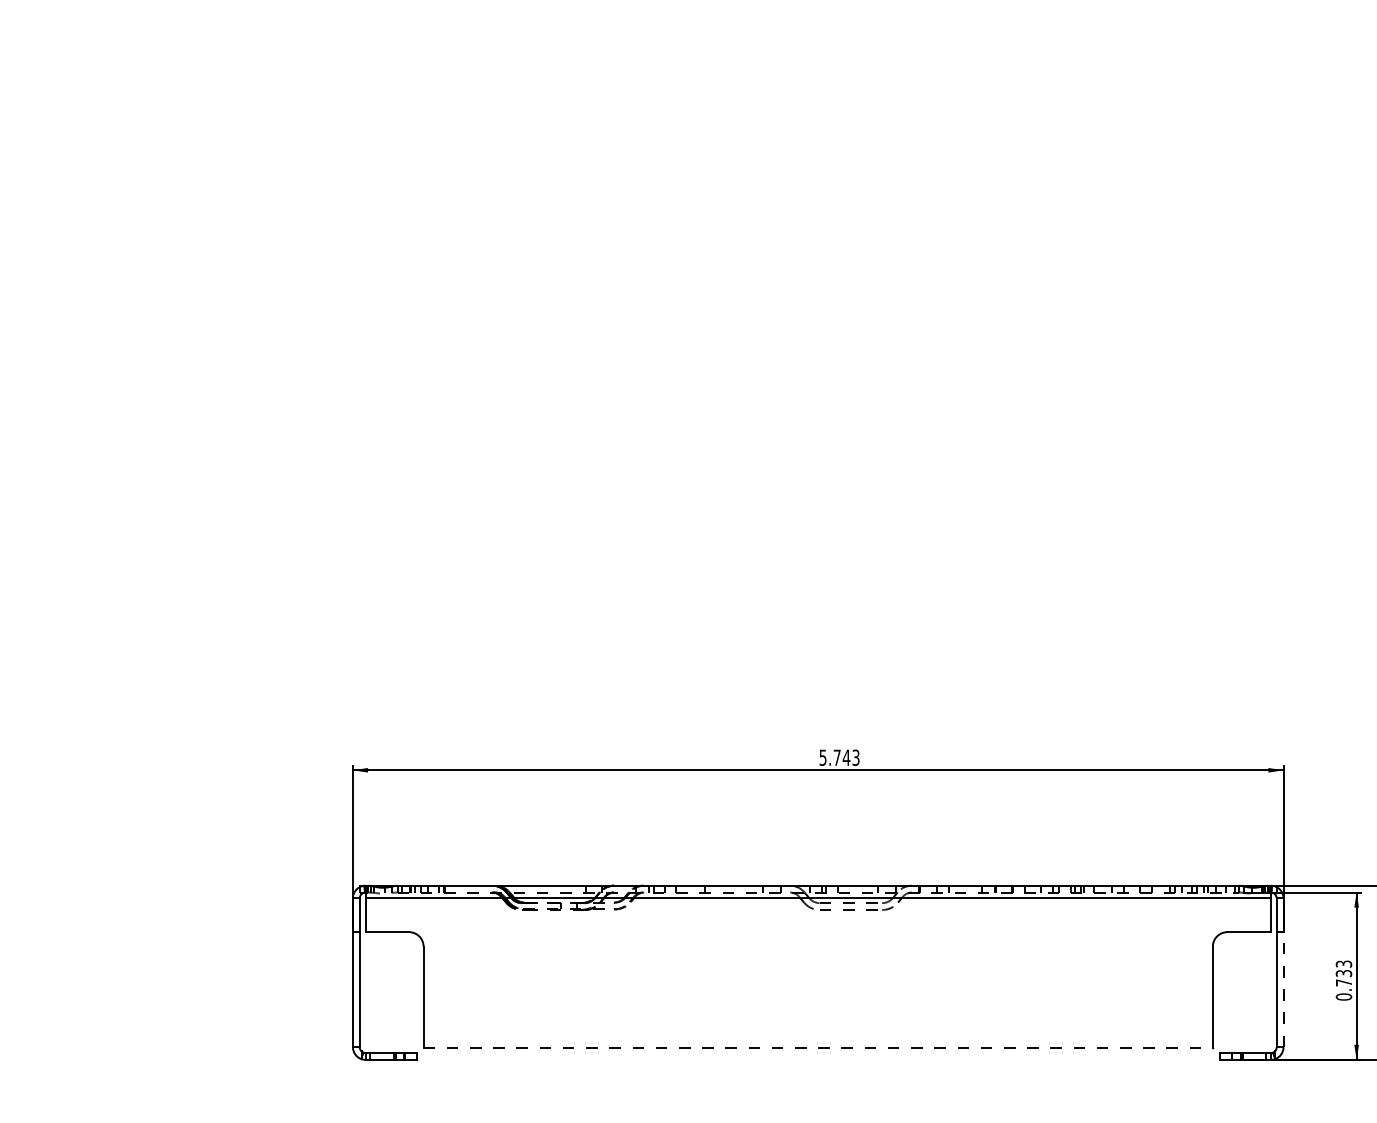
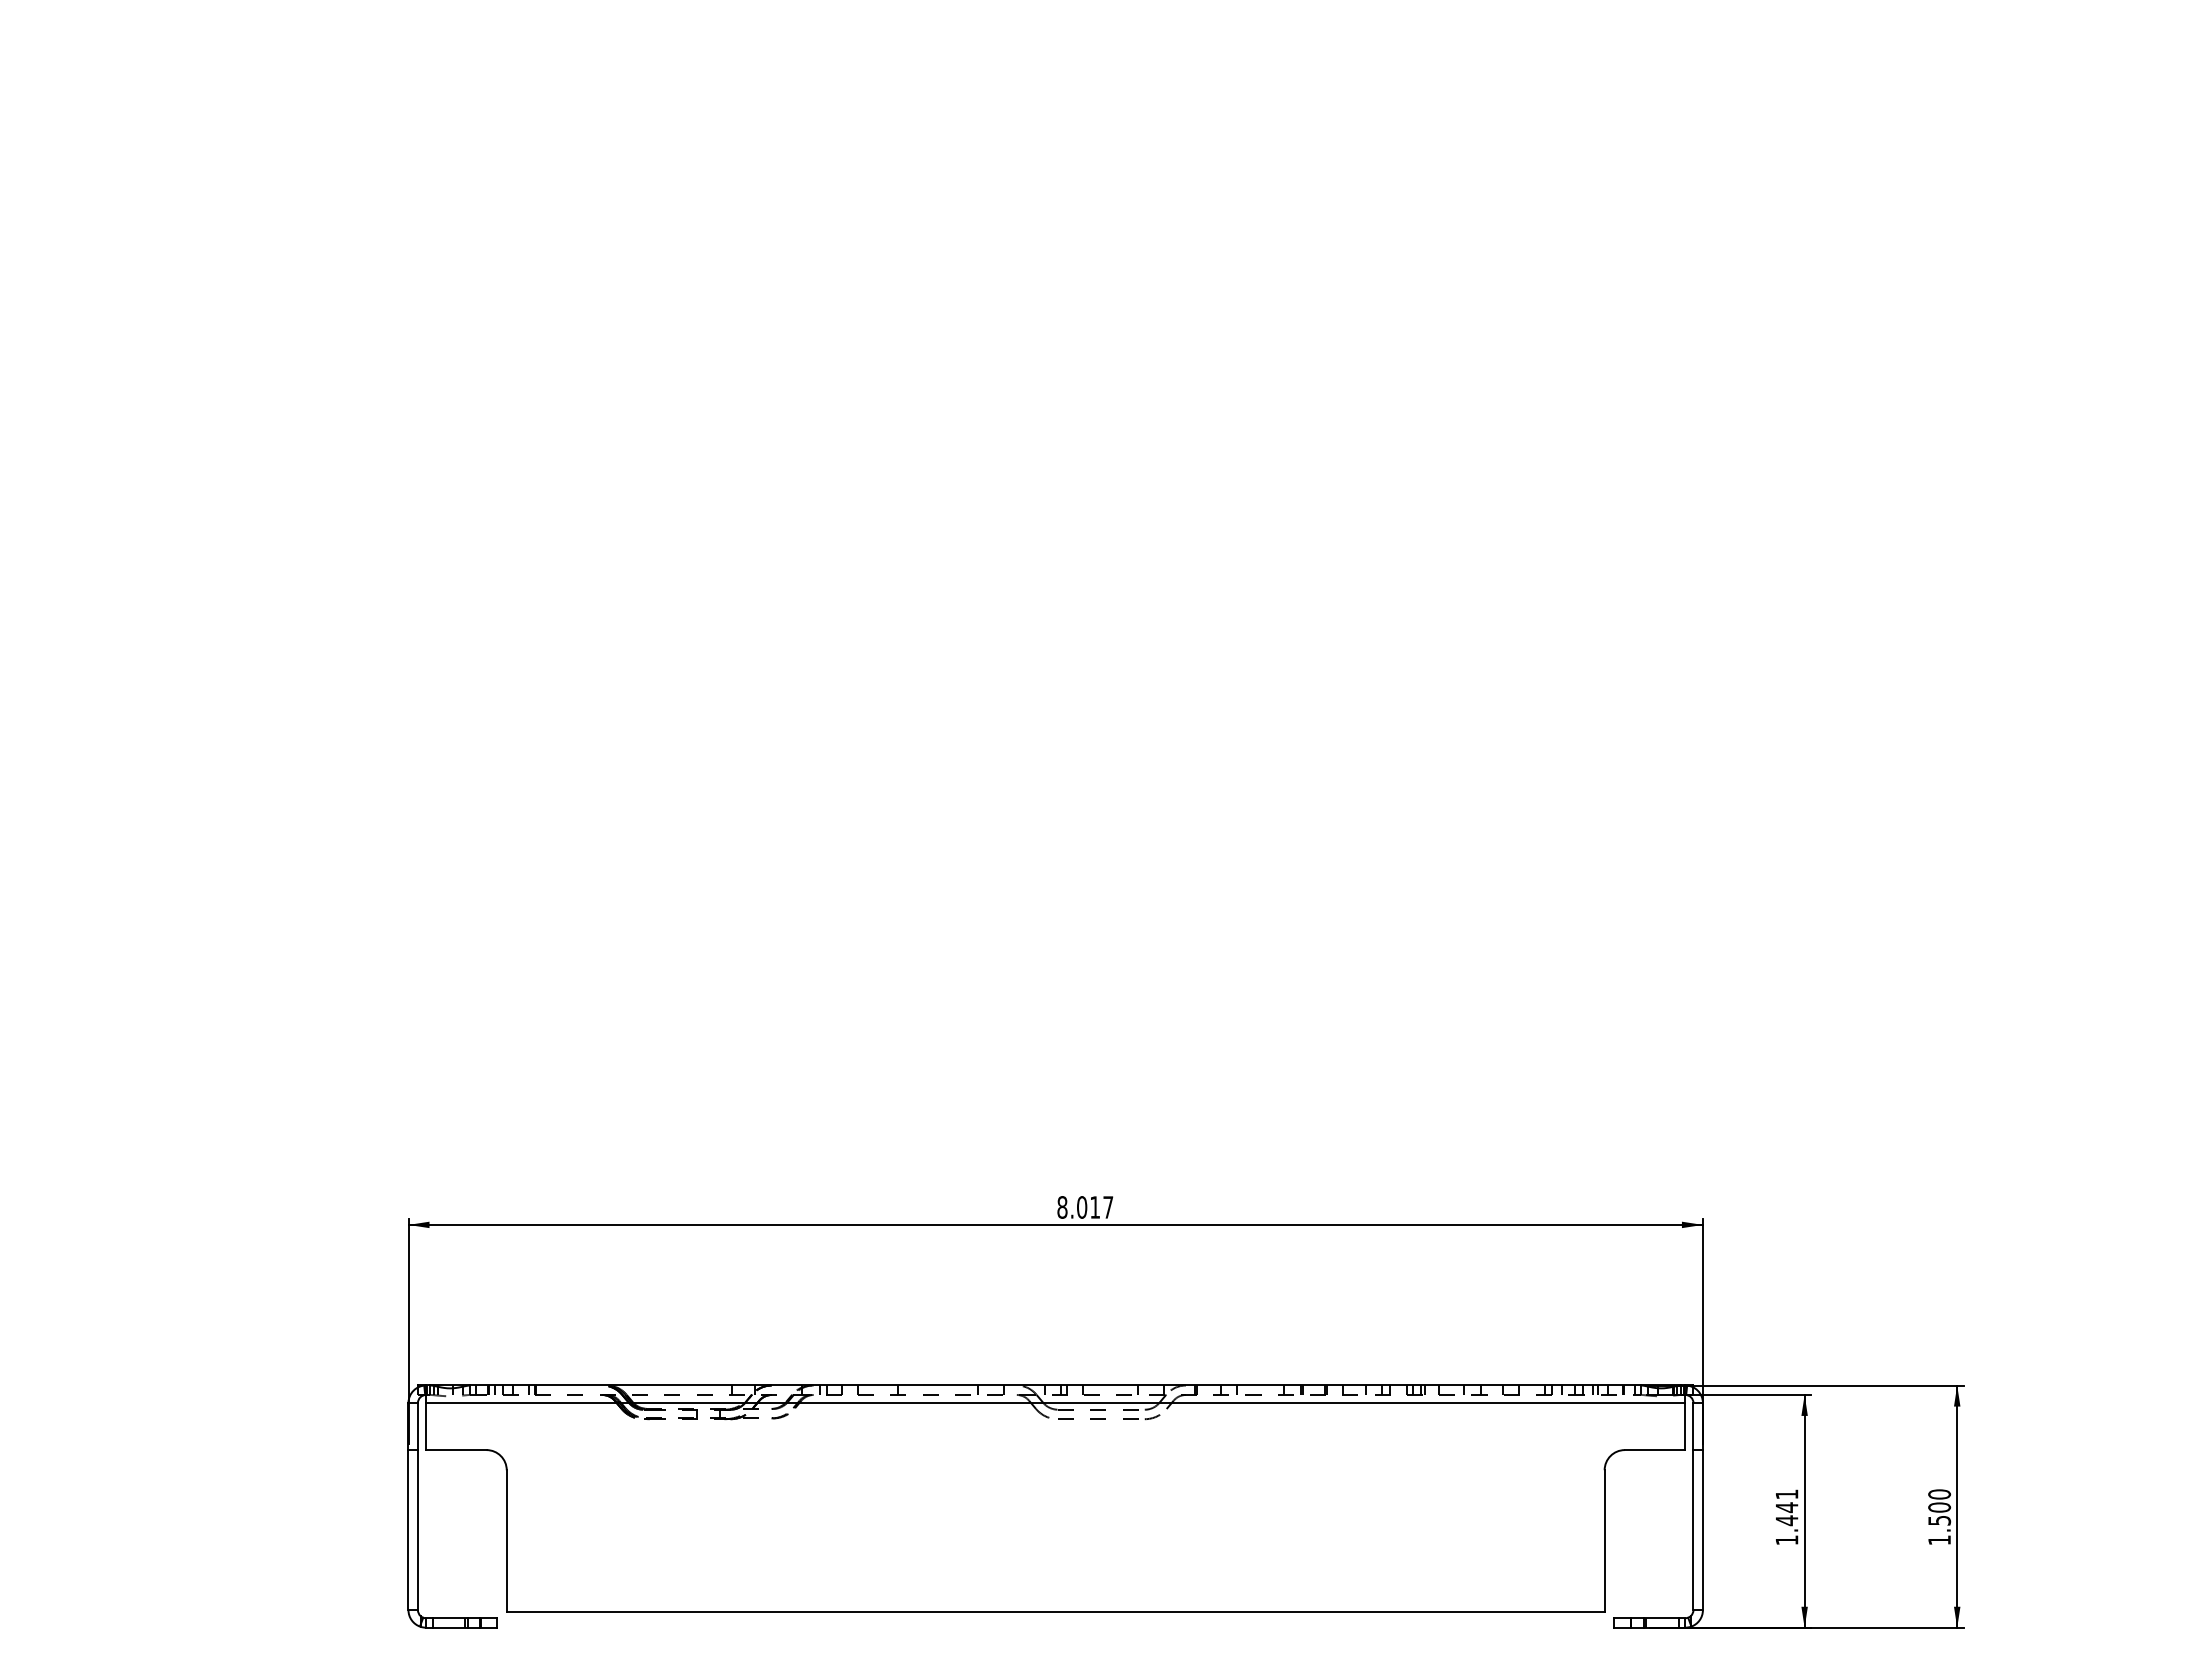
text: (839, 757) -> (1085, 1207), 5.743 -> 8.017
text: (1343, 980) -> (1786, 1517), 0.733 -> 1.441
line: (1283, 989) -> (1702, 1529), dashed -> solid
line: (818, 1048) -> (1055, 1611), dashed -> solid

